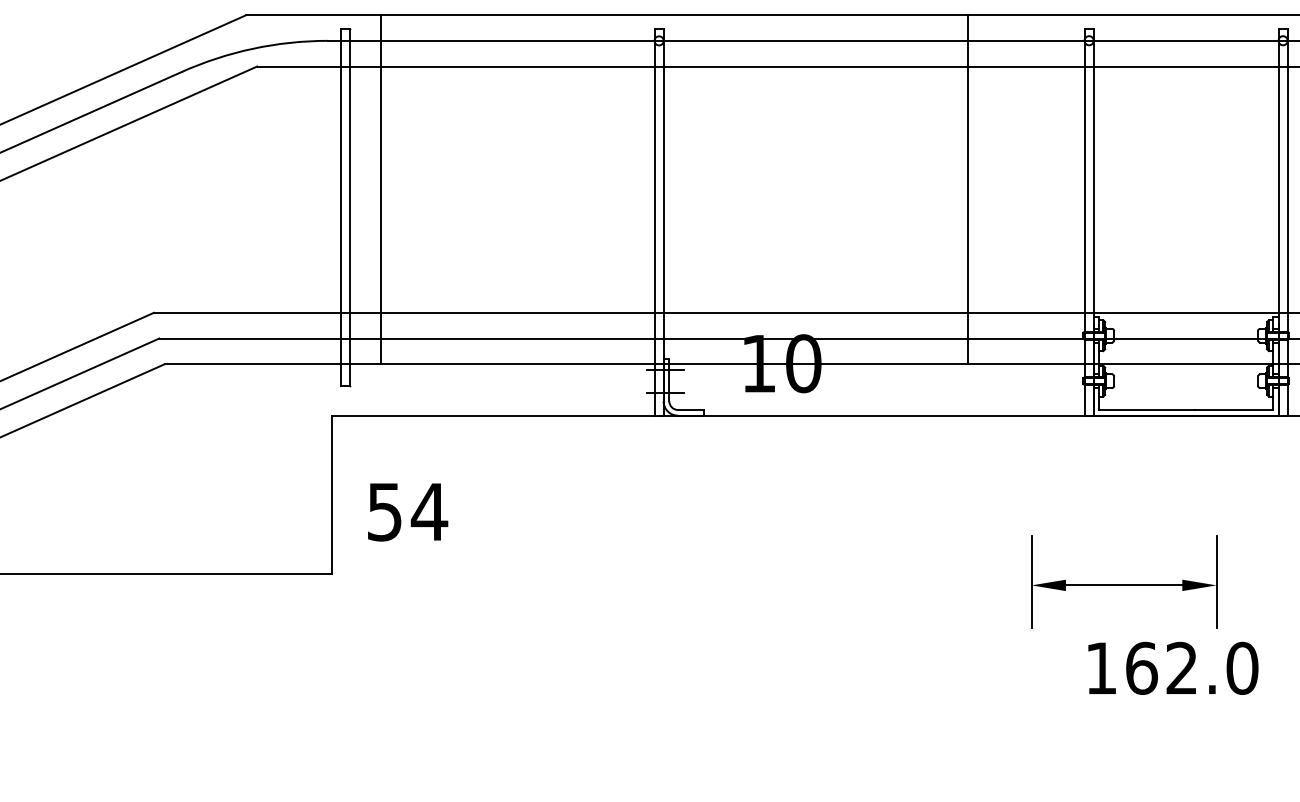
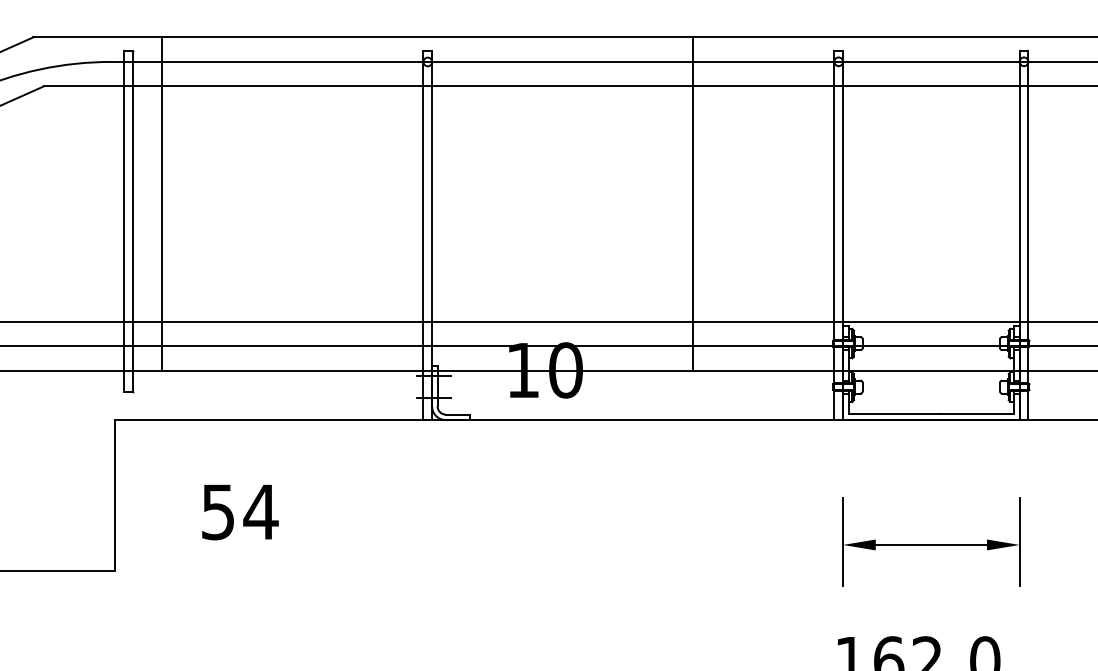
line: (967, 189) -> (692, 203), moved
text: (408, 512) -> (240, 512), moved
part: (1124, 581) -> (931, 541), moved

